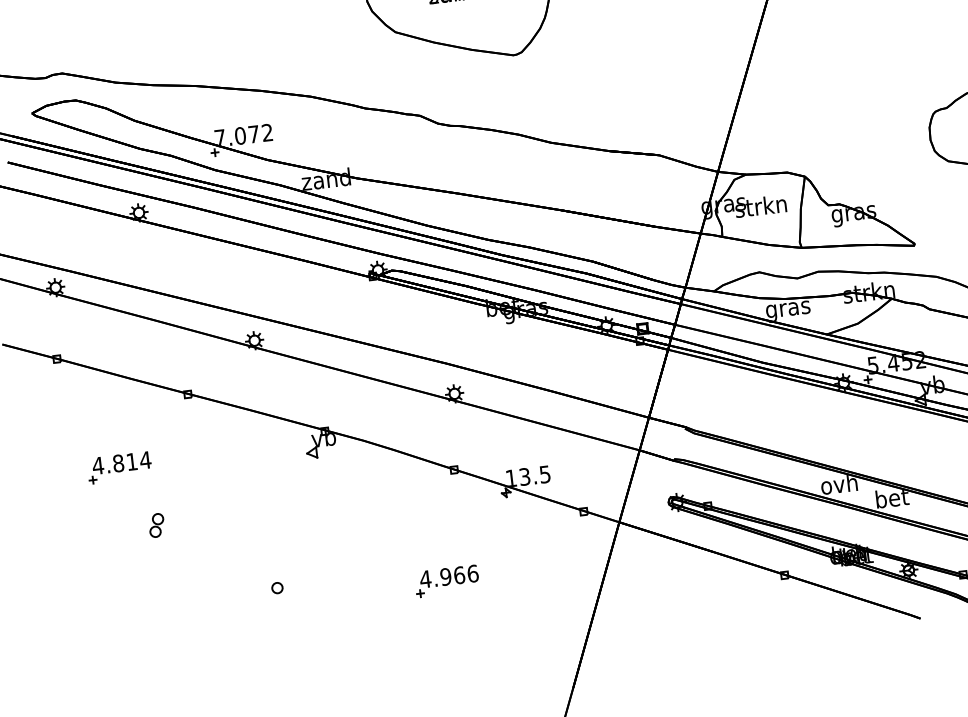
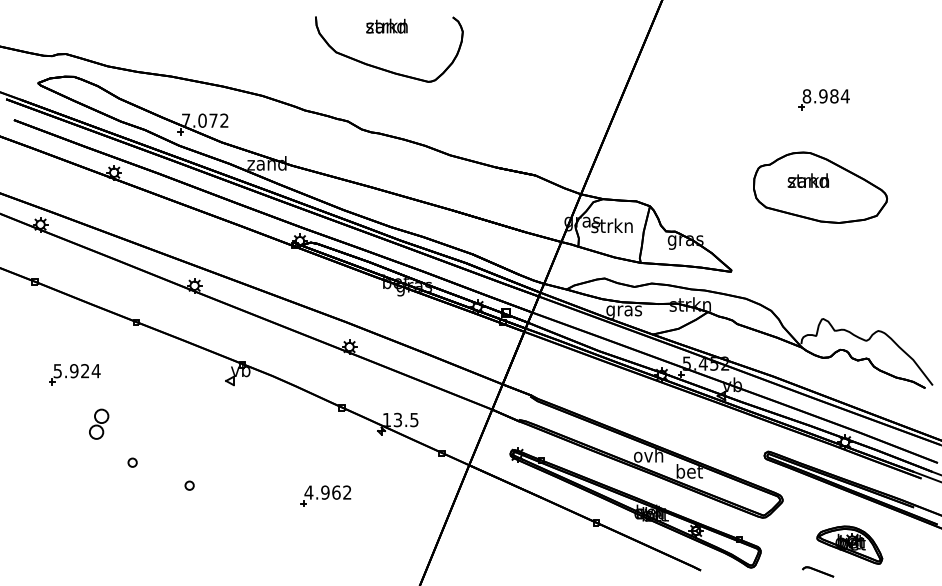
text: (115, 464) -> (71, 371), 4.814 -> 5.924
part: (156, 525) -> (98, 424), size x1.6
part: (203, 567) -> (132, 462), added
text: (473, 573) -> (347, 492), 4.966 -> 4.962

